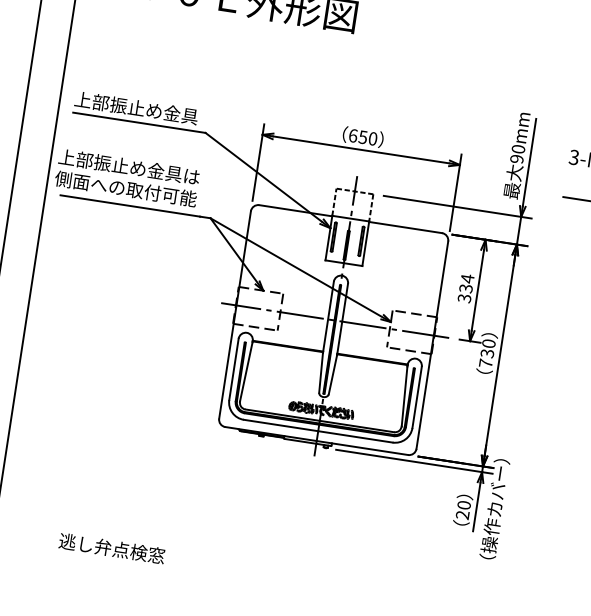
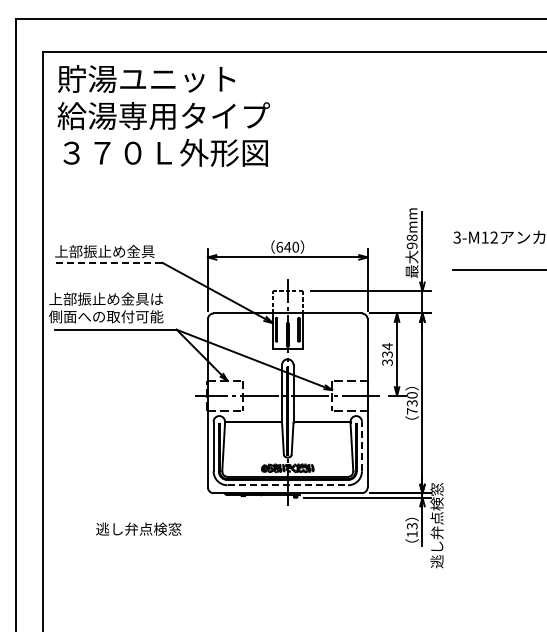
line: (138, 122) -> (108, 262), solid -> dashed
text: (362, 137) -> (287, 247), 650 -> 640
text: (519, 148) -> (412, 237), 90mm -> 98mm
line: (416, 397) -> (361, 446), solid -> dashed
line: (319, 431) -> (288, 485), solid -> dashed
text: (494, 508) -> (436, 525), （操作カバー） -> 逃し弁点検窓
text: (462, 510) -> (411, 530), 20 -> 13
text: (111, 547) -> (138, 528), moved

